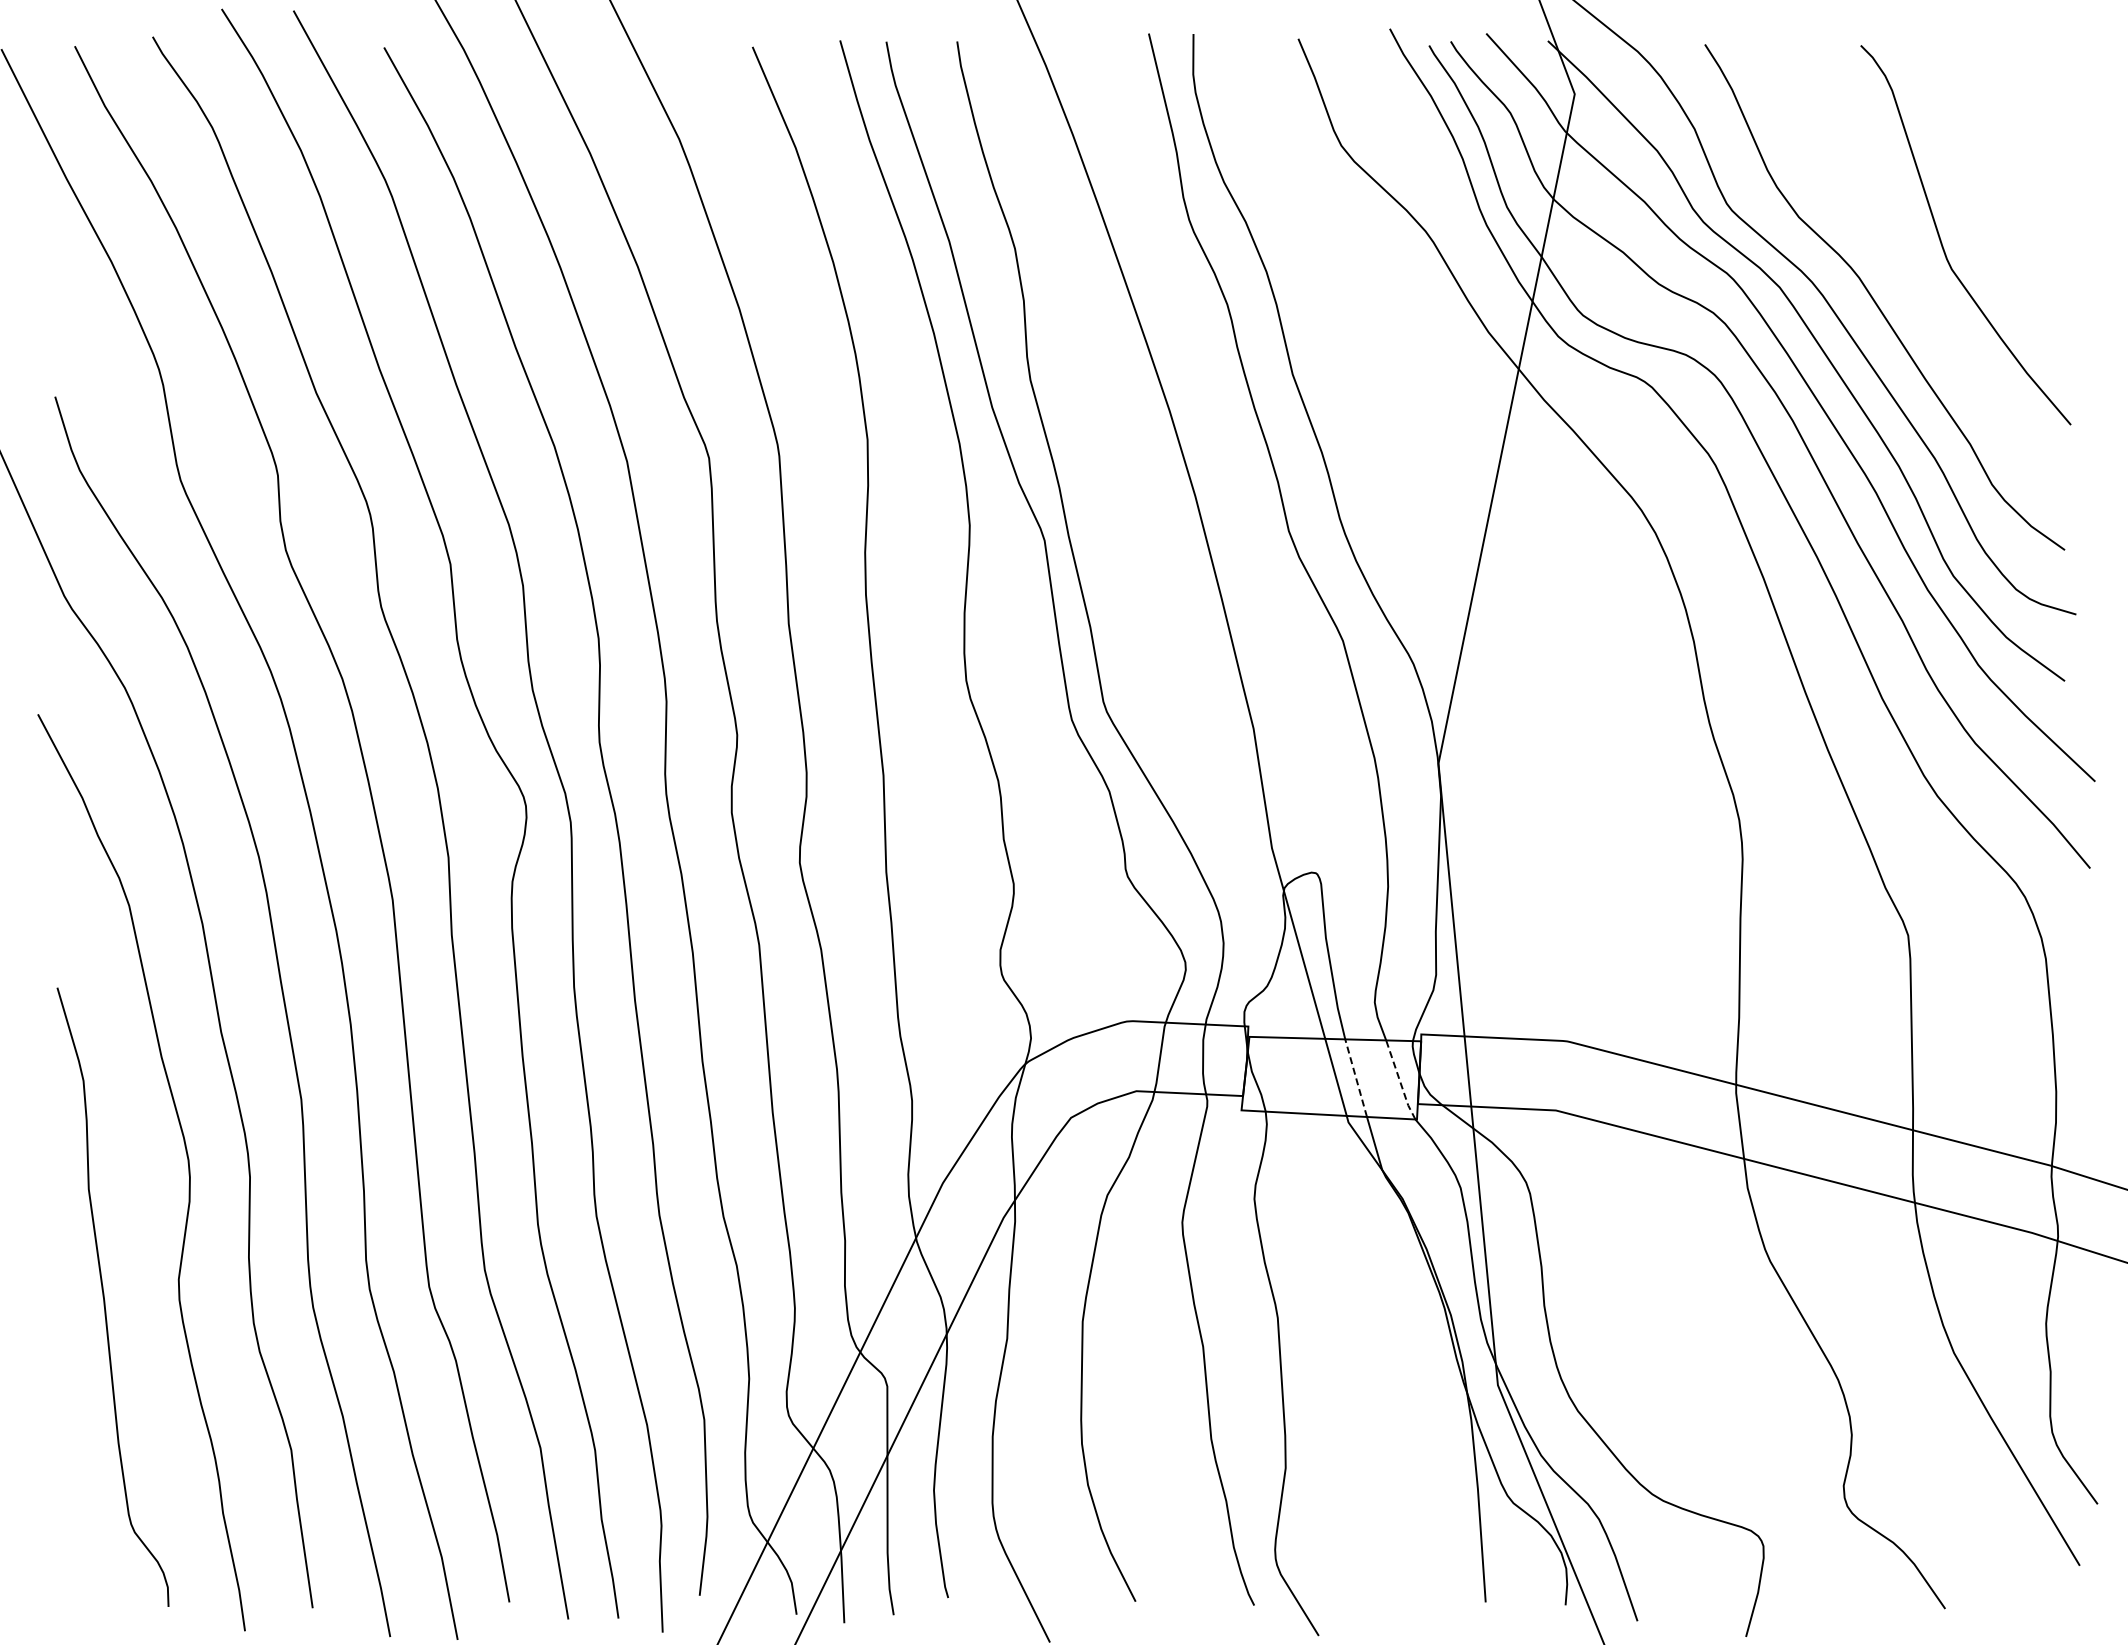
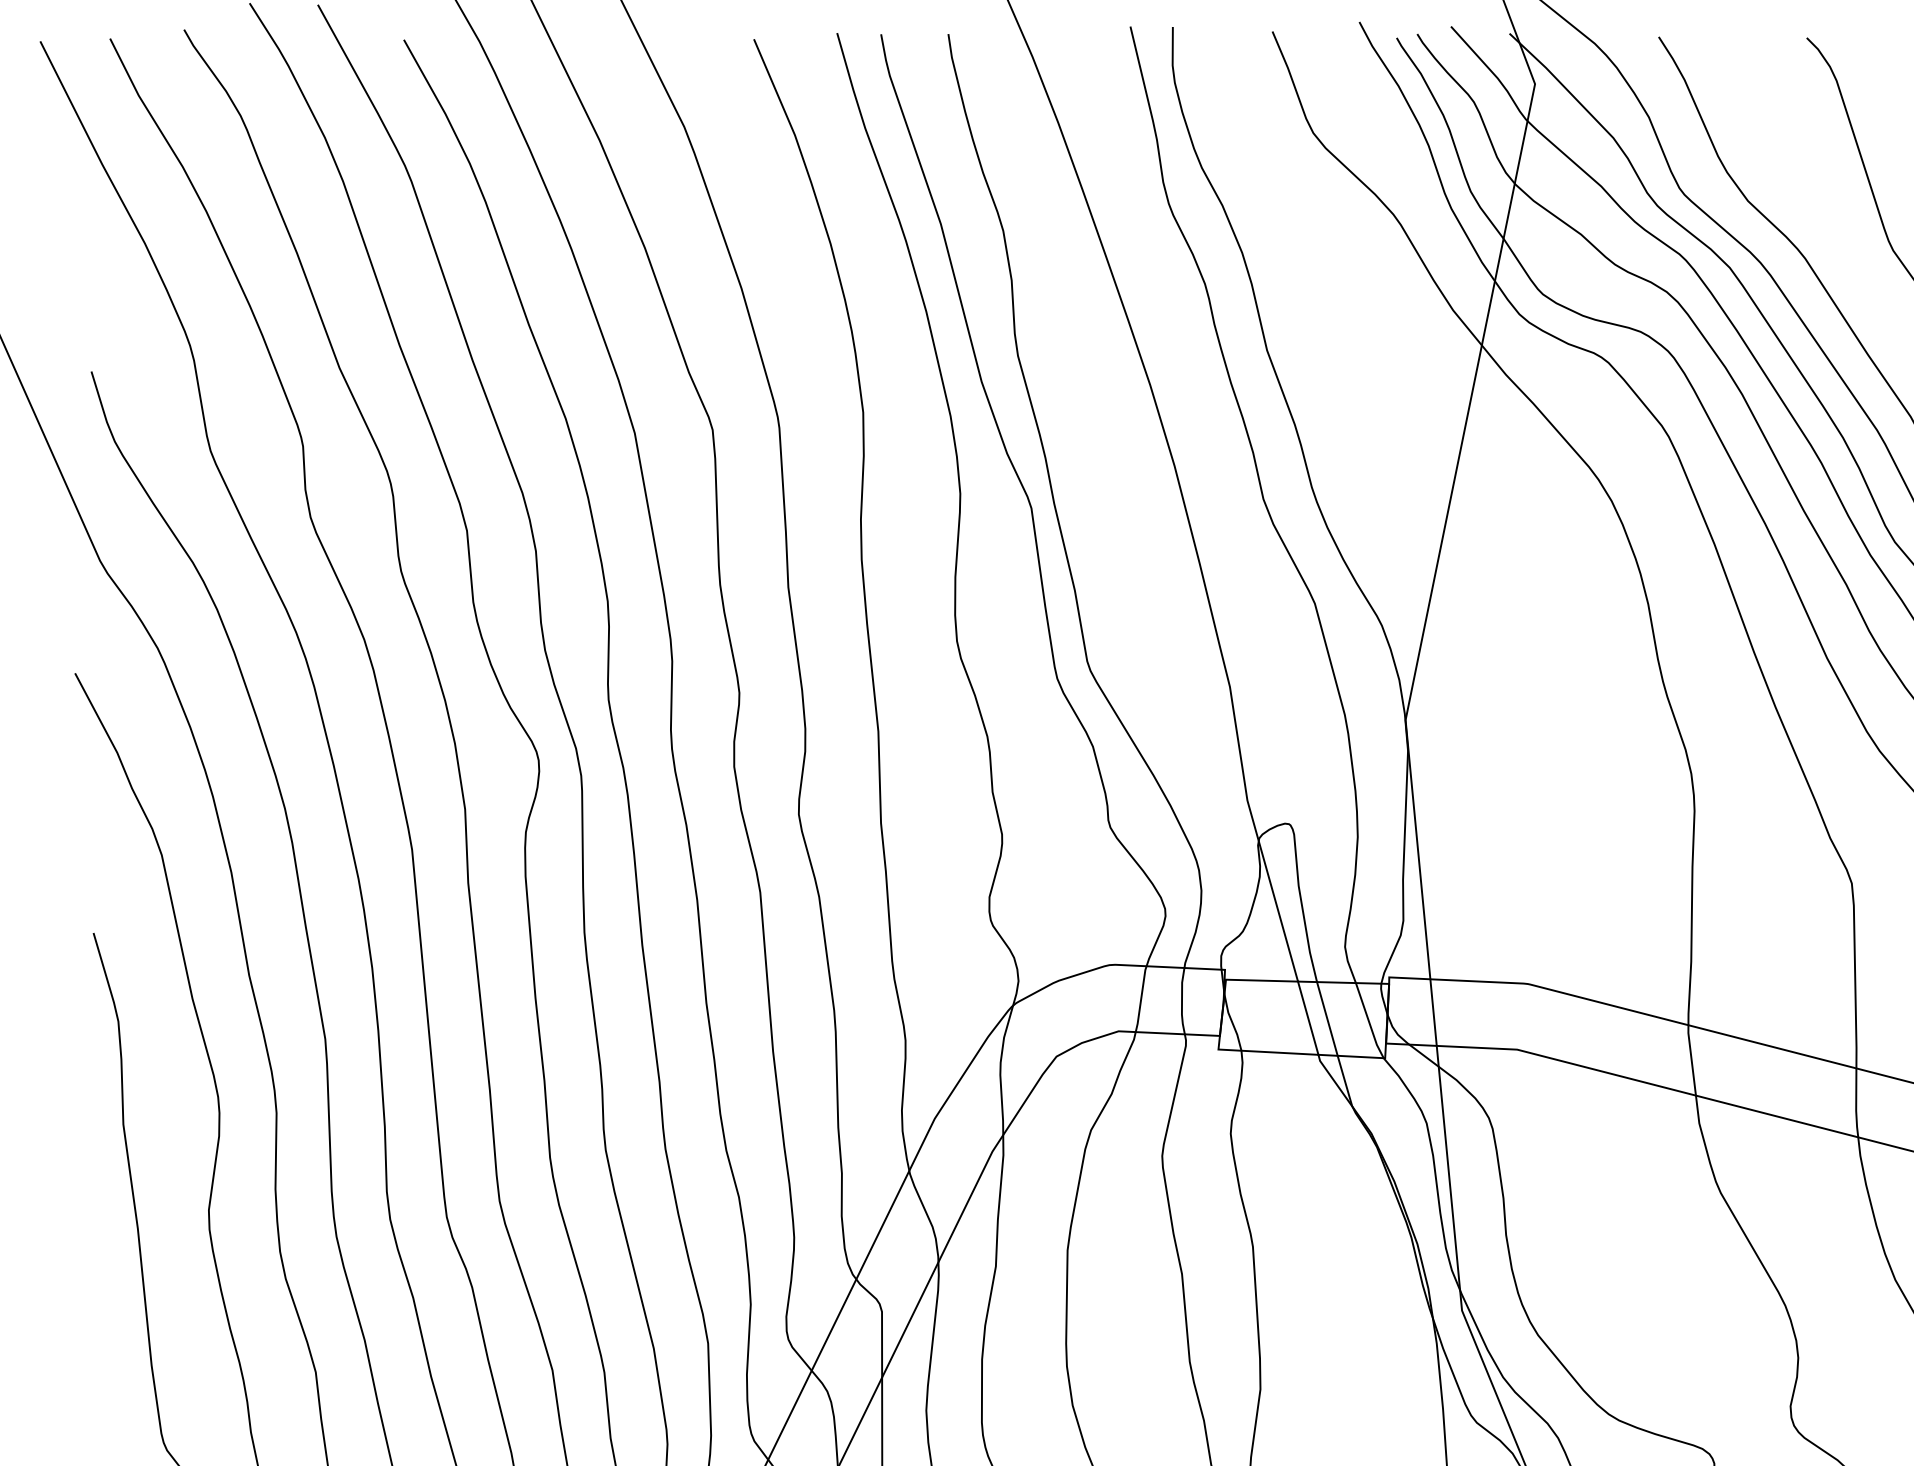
line: (1355, 1077) -> (1326, 1018), dashed -> solid
line: (1399, 1080) -> (1368, 1021), dashed -> solid

